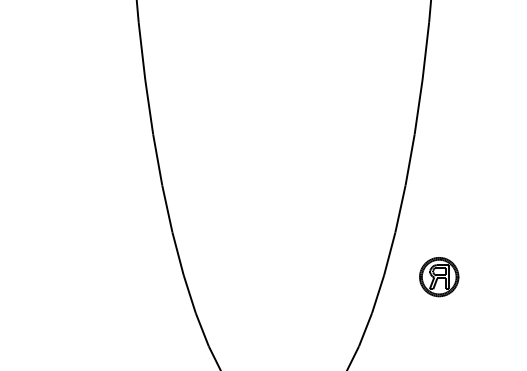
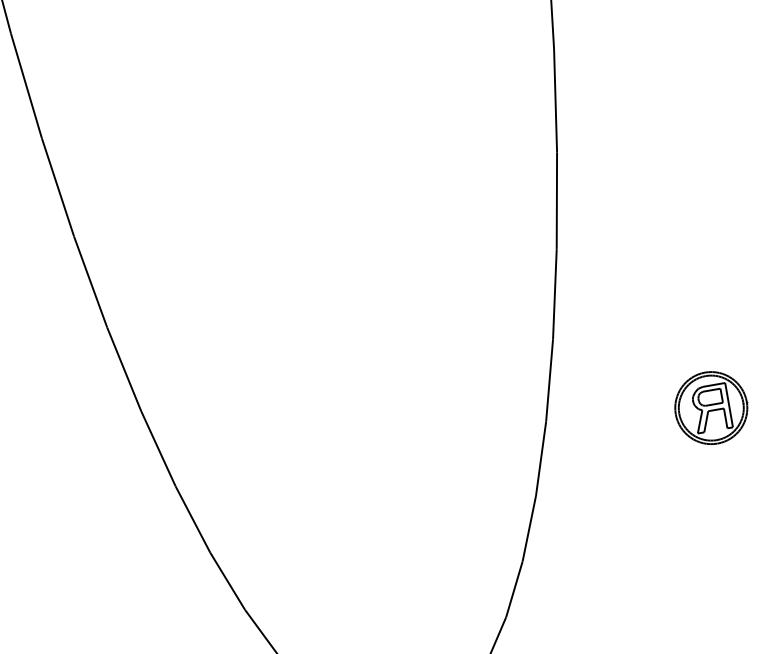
part: (439, 277) -> (711, 408), moved

